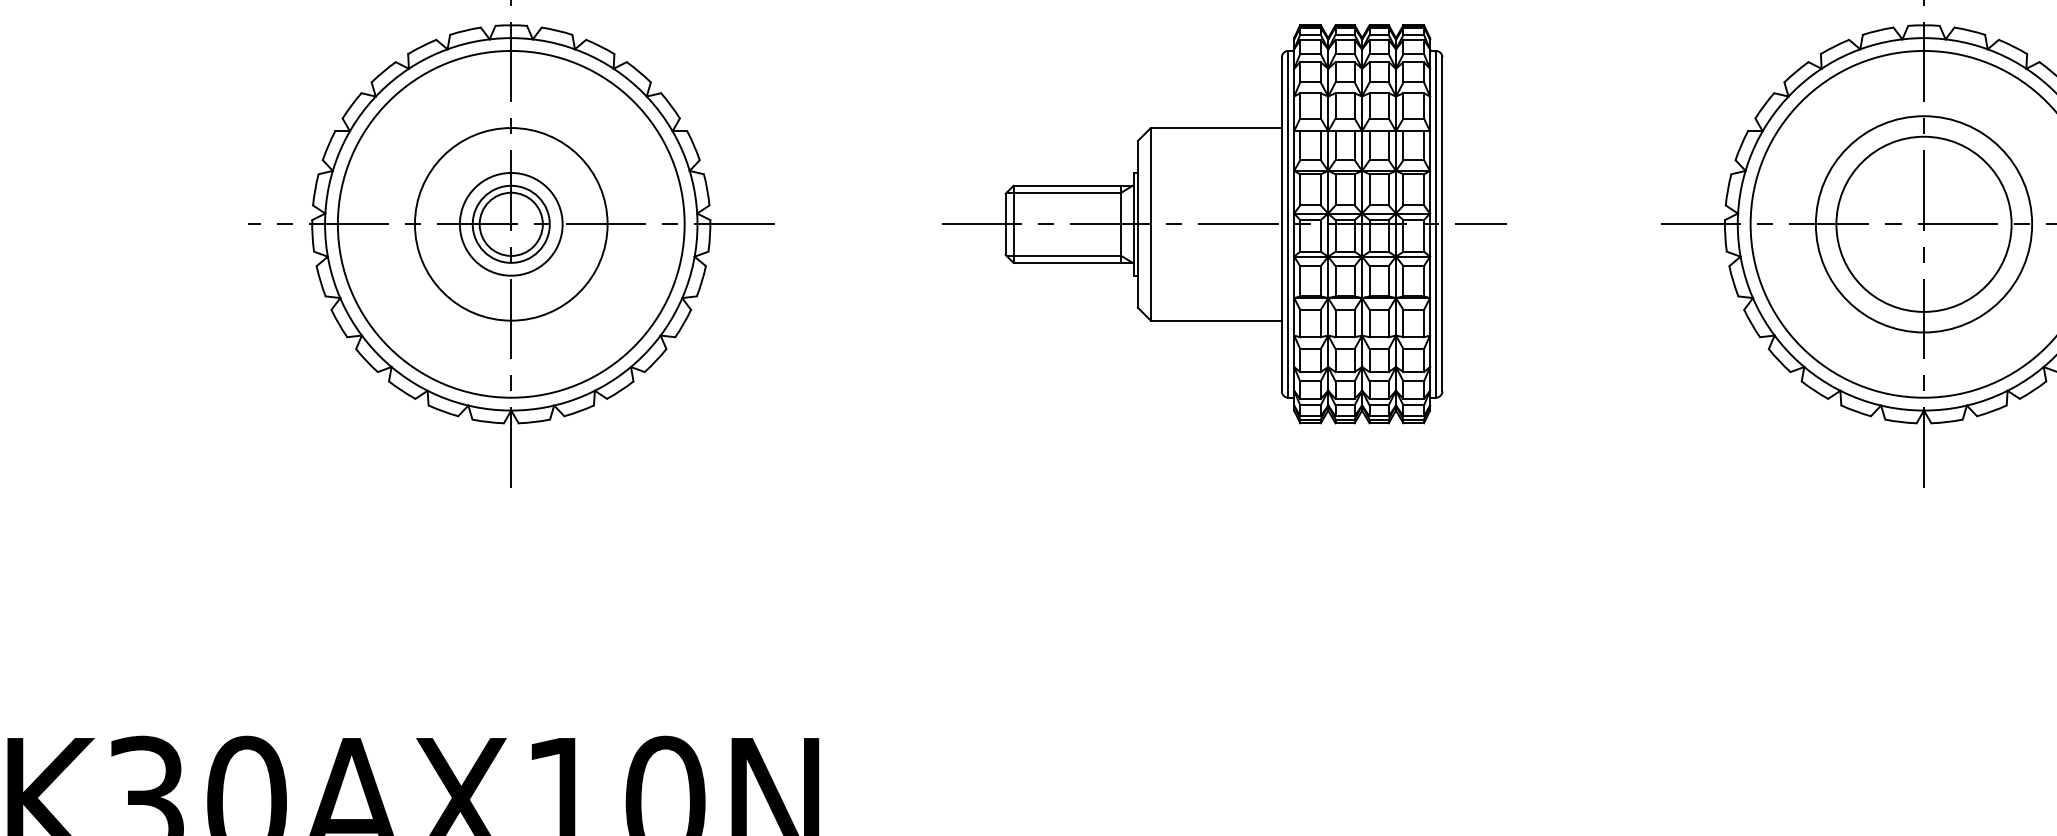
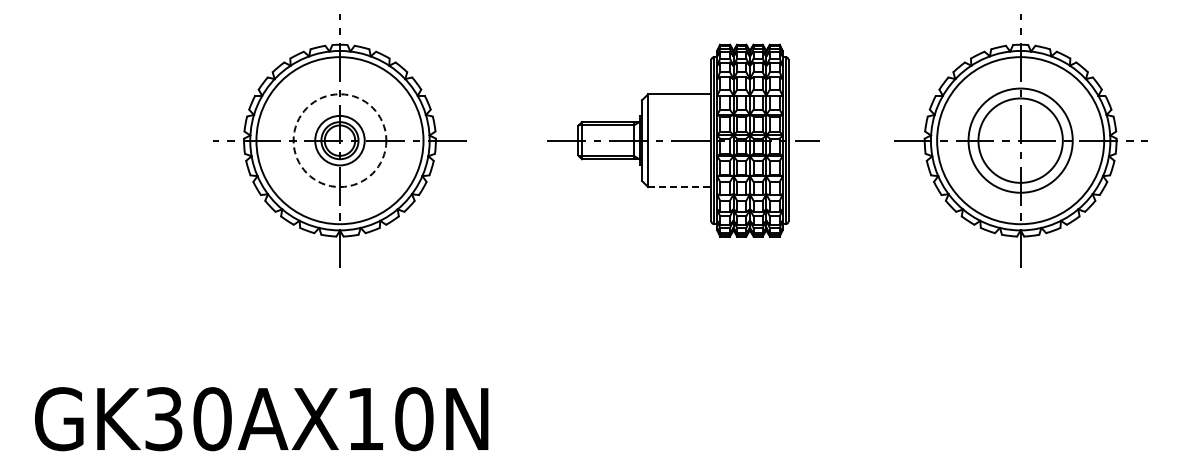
circle: (510, 223) -> (339, 140), solid -> dashed
line: (1215, 321) -> (679, 187), solid -> dashed

